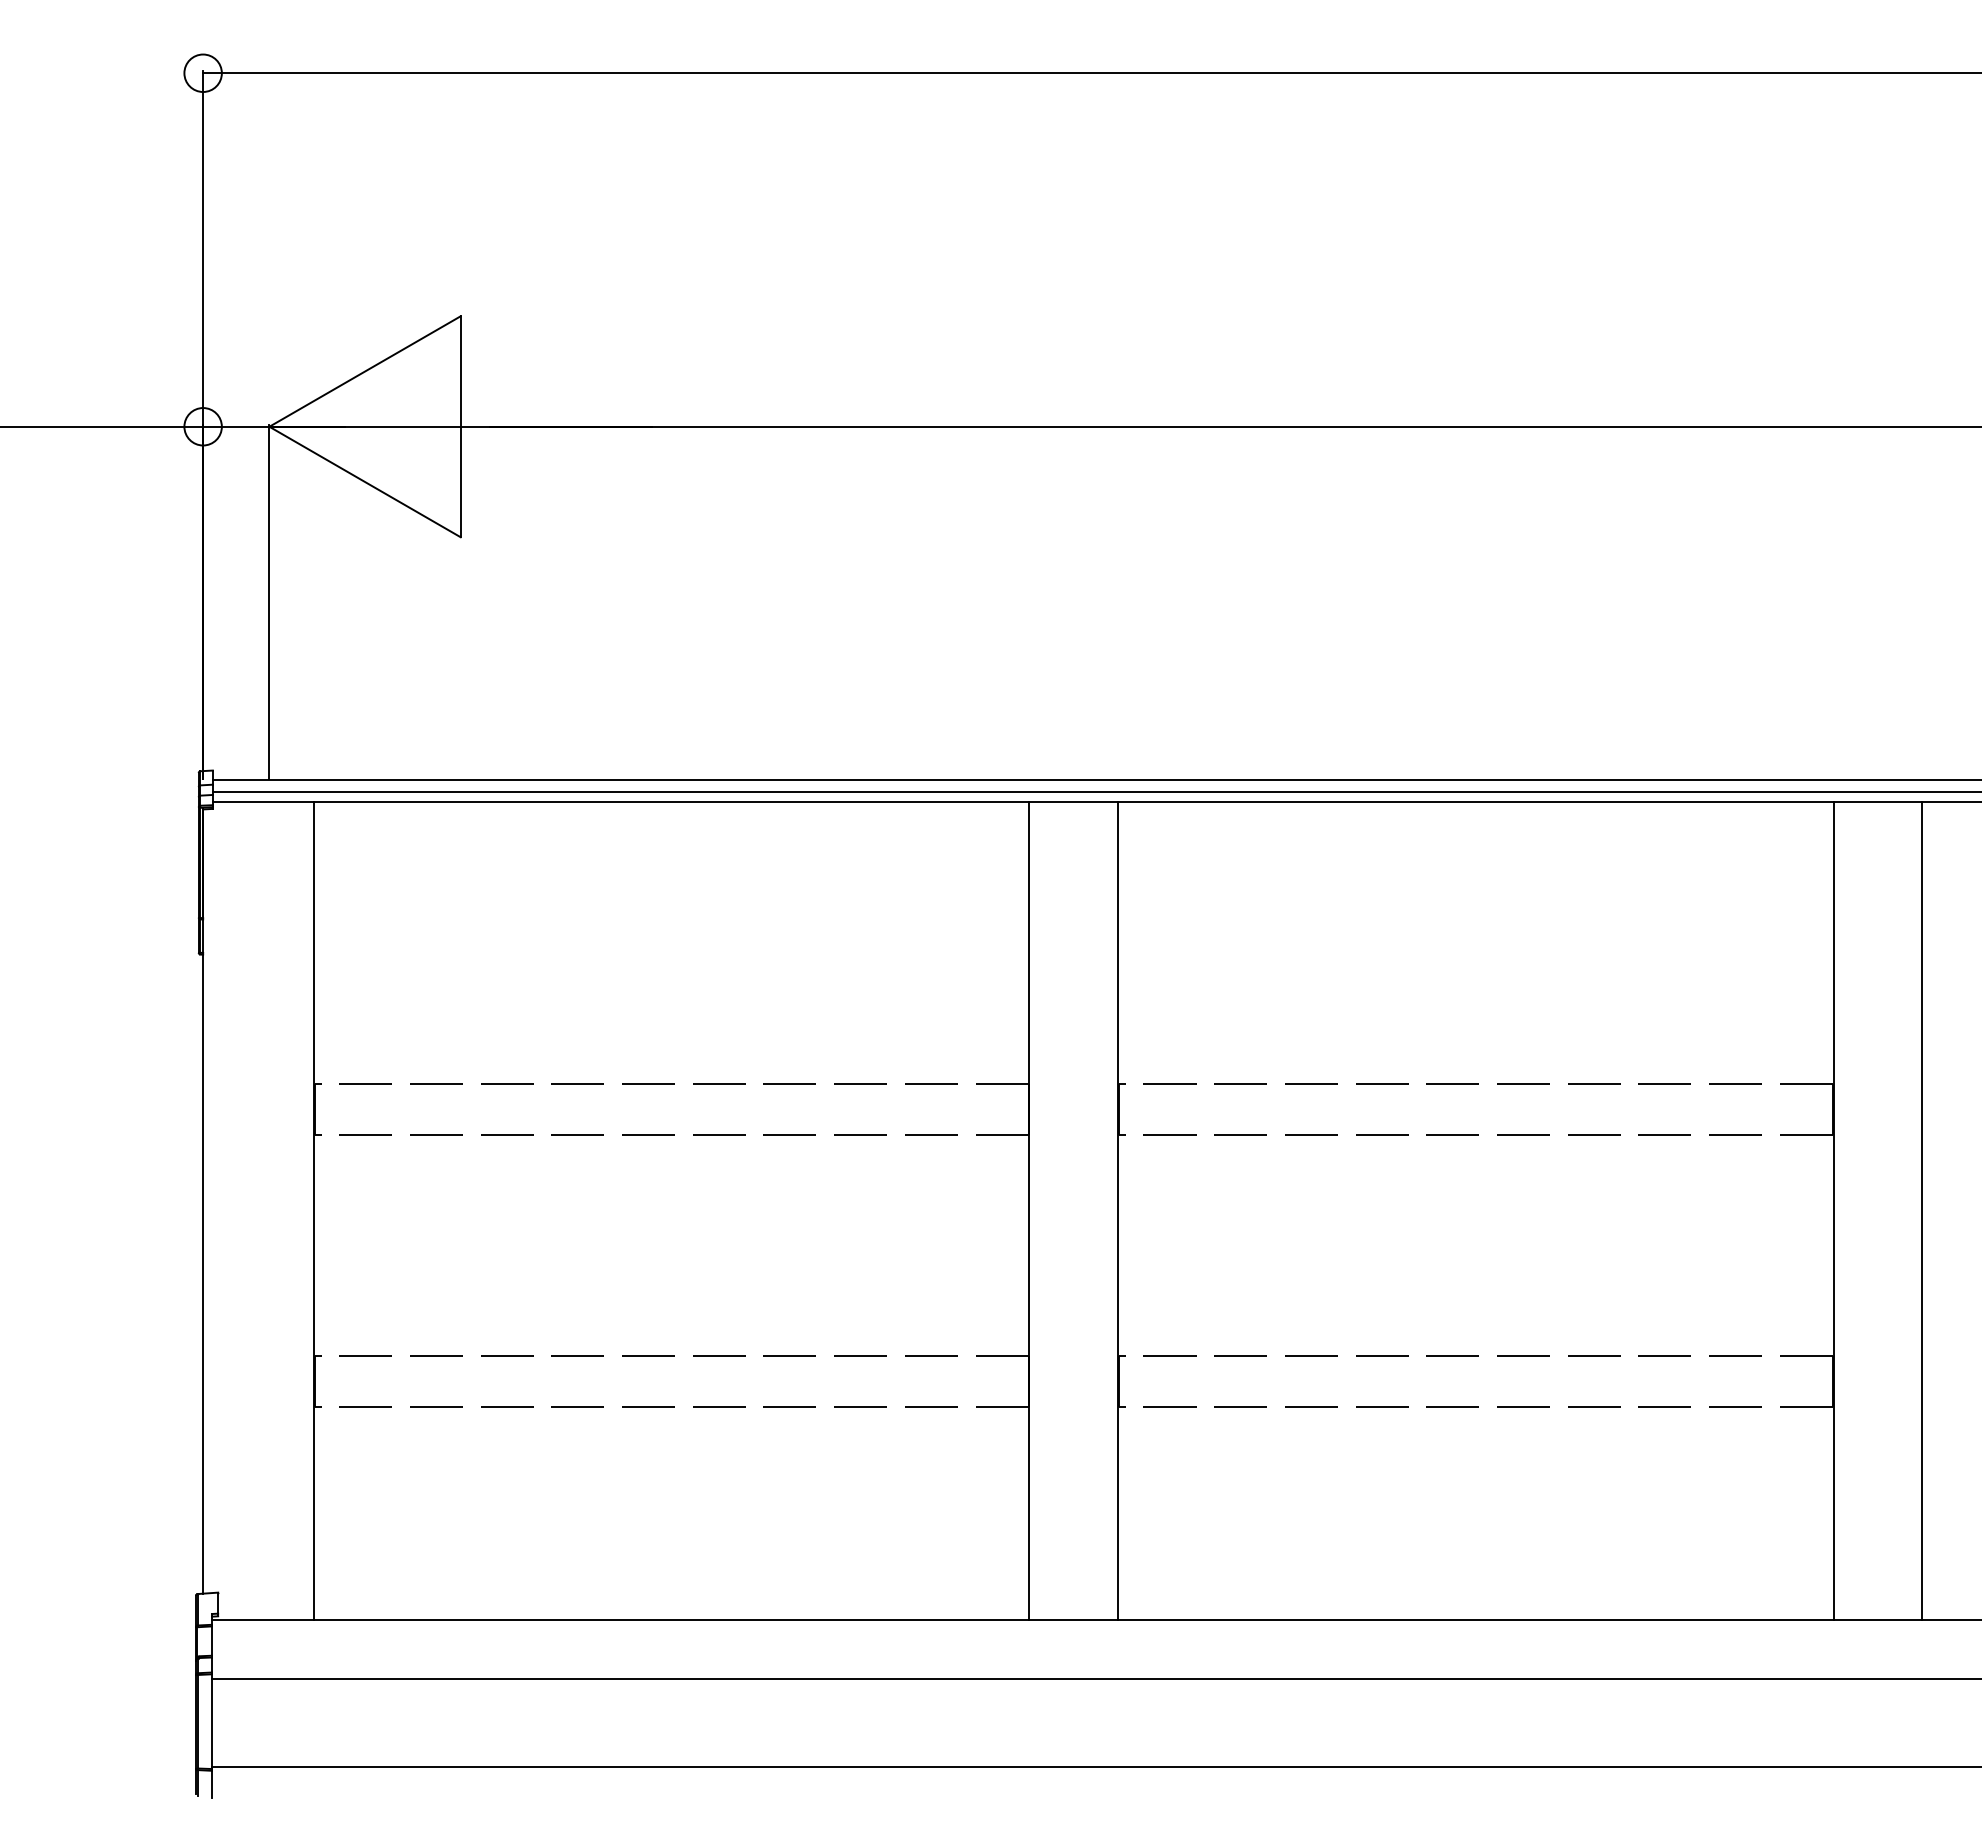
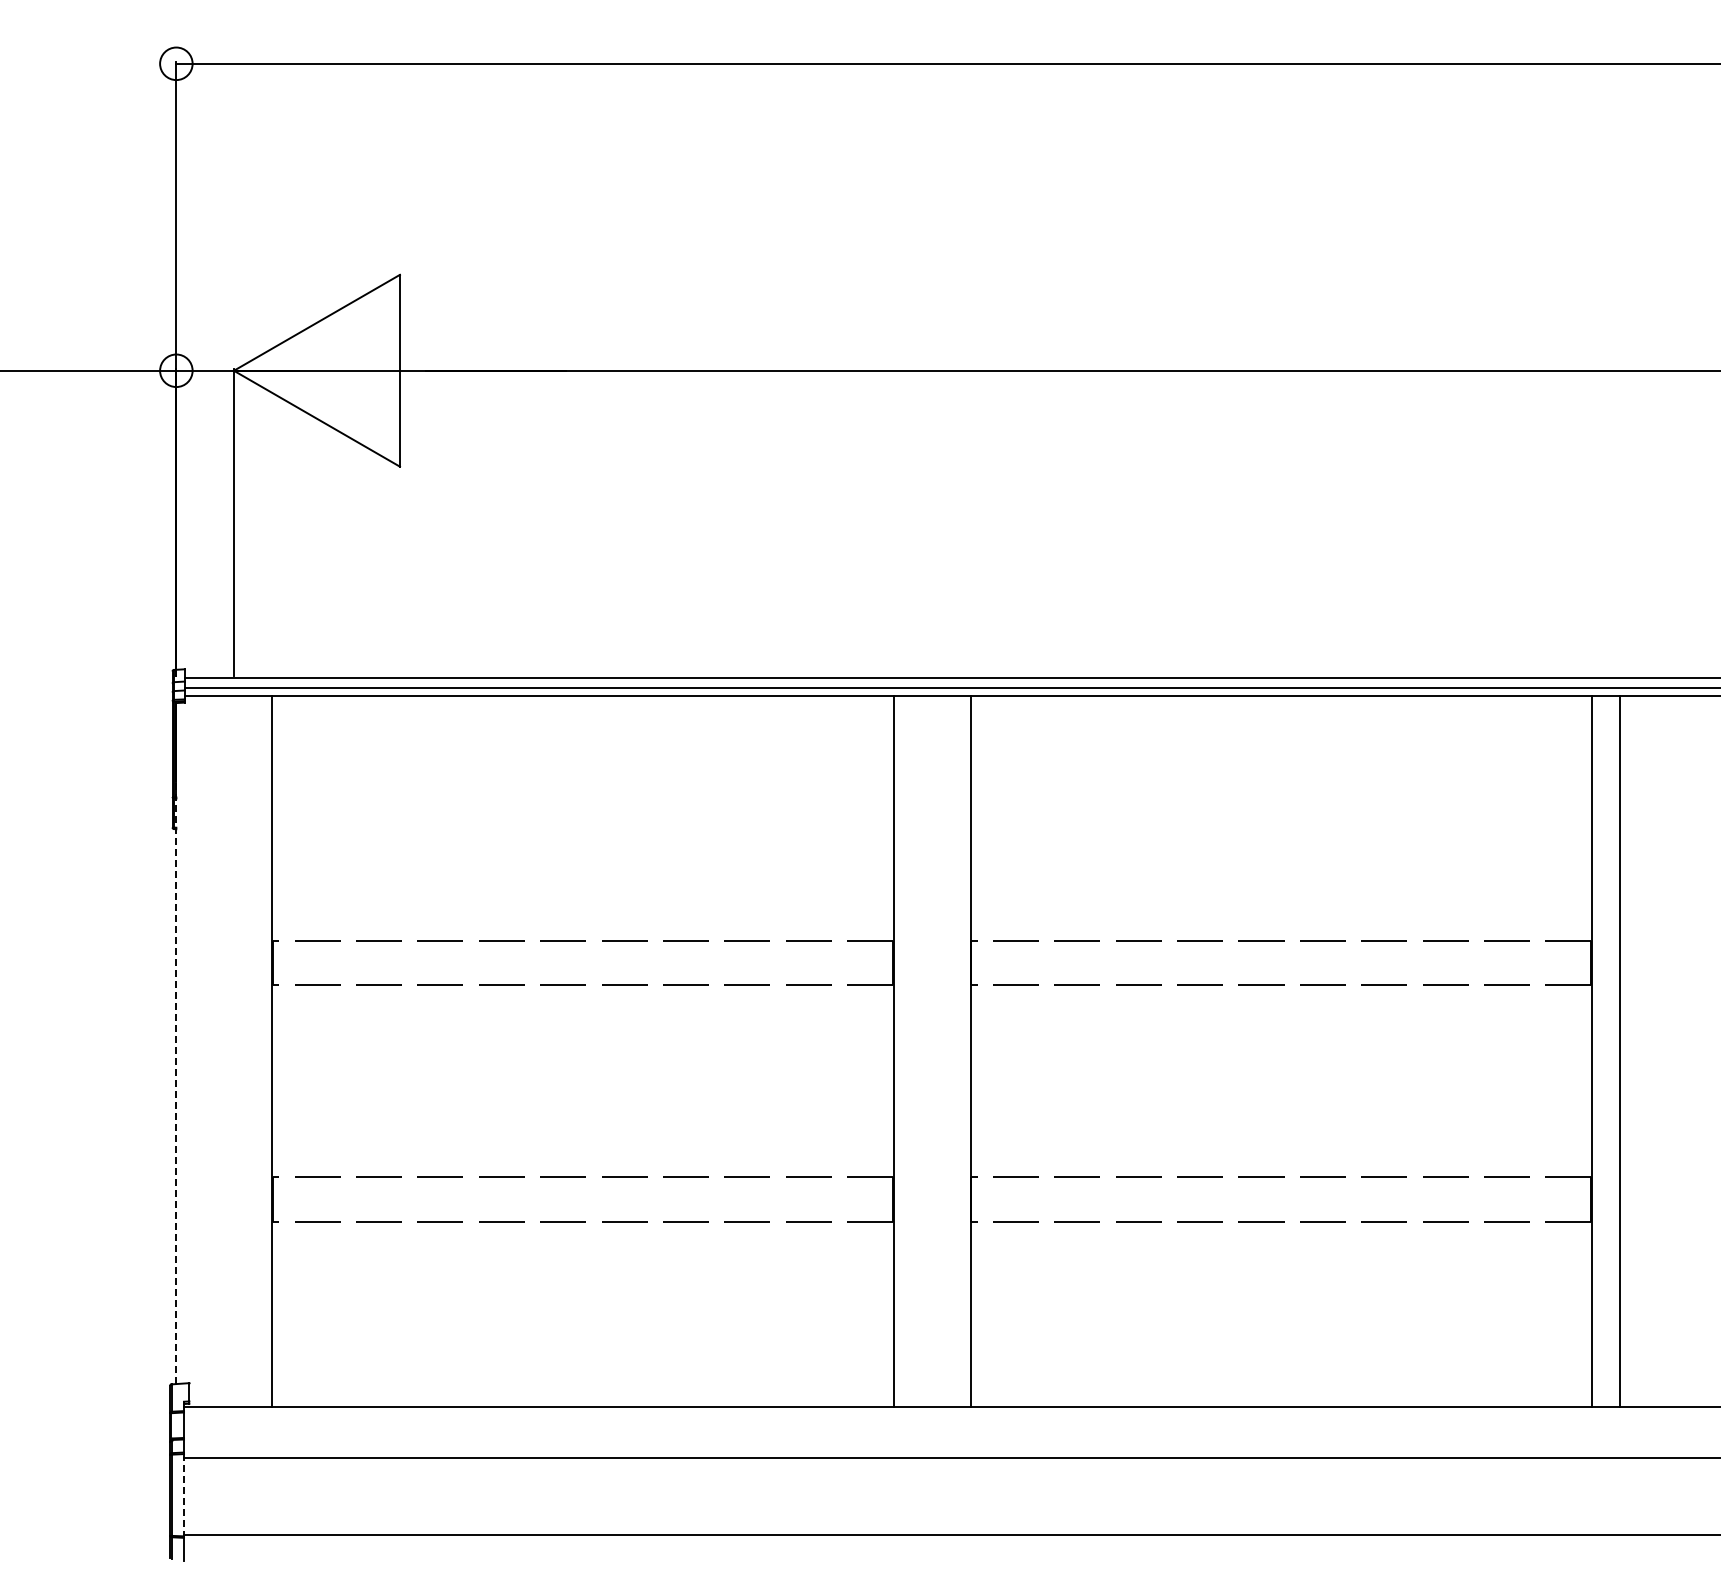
line: (203, 1201) -> (176, 1043), solid -> dashed
line: (1921, 1210) -> (1619, 1051), moved
line: (212, 1721) -> (184, 1495), solid -> dashed

